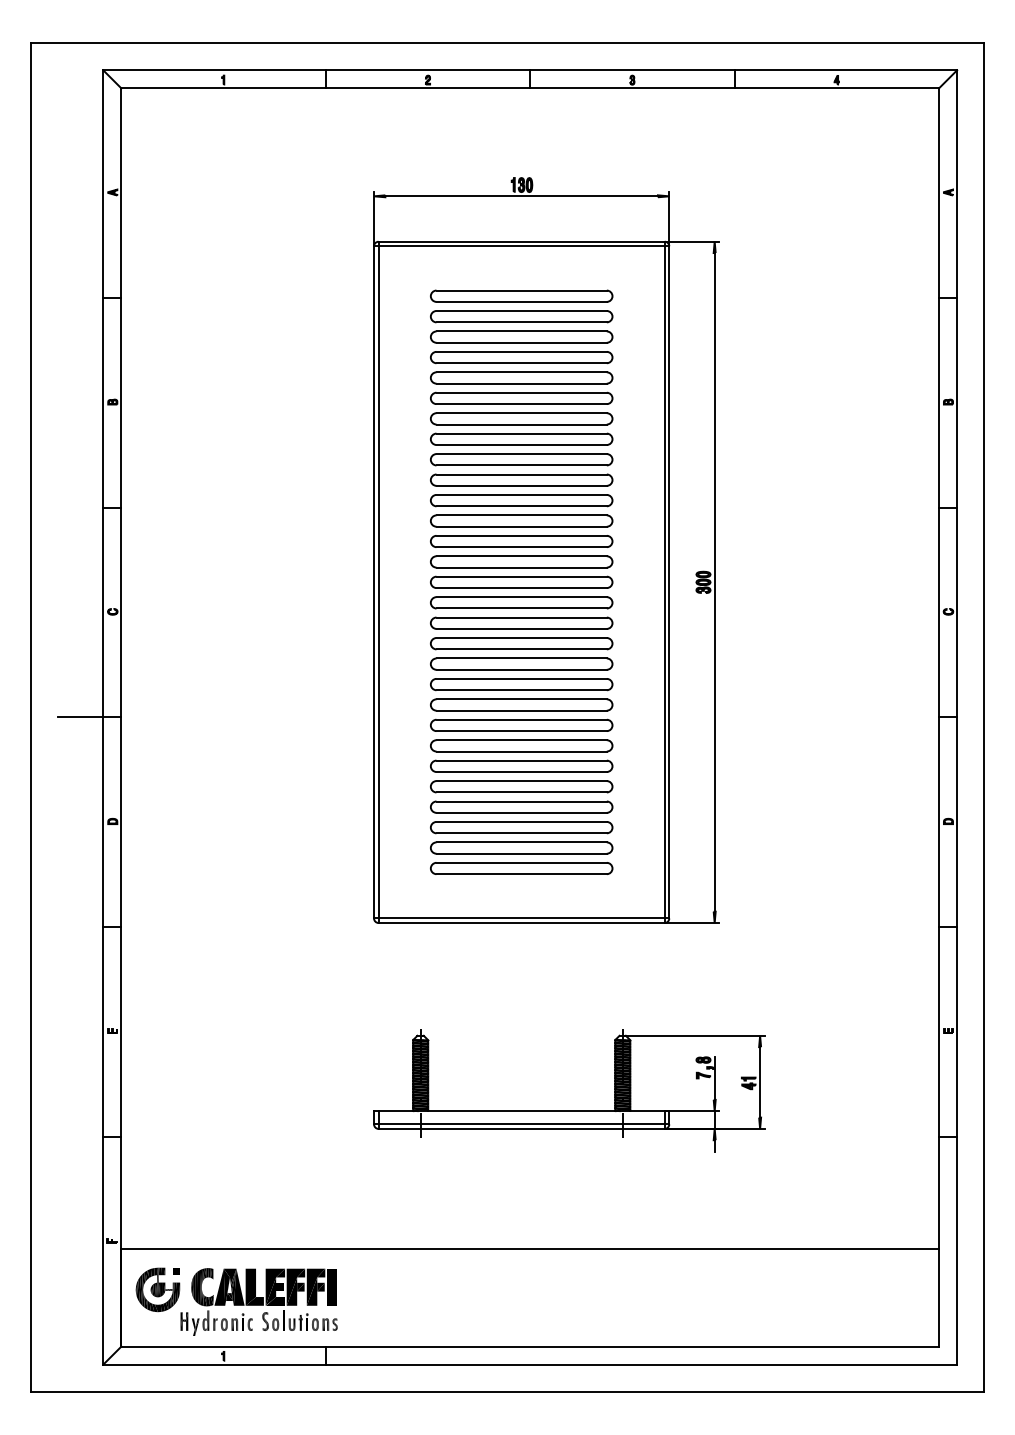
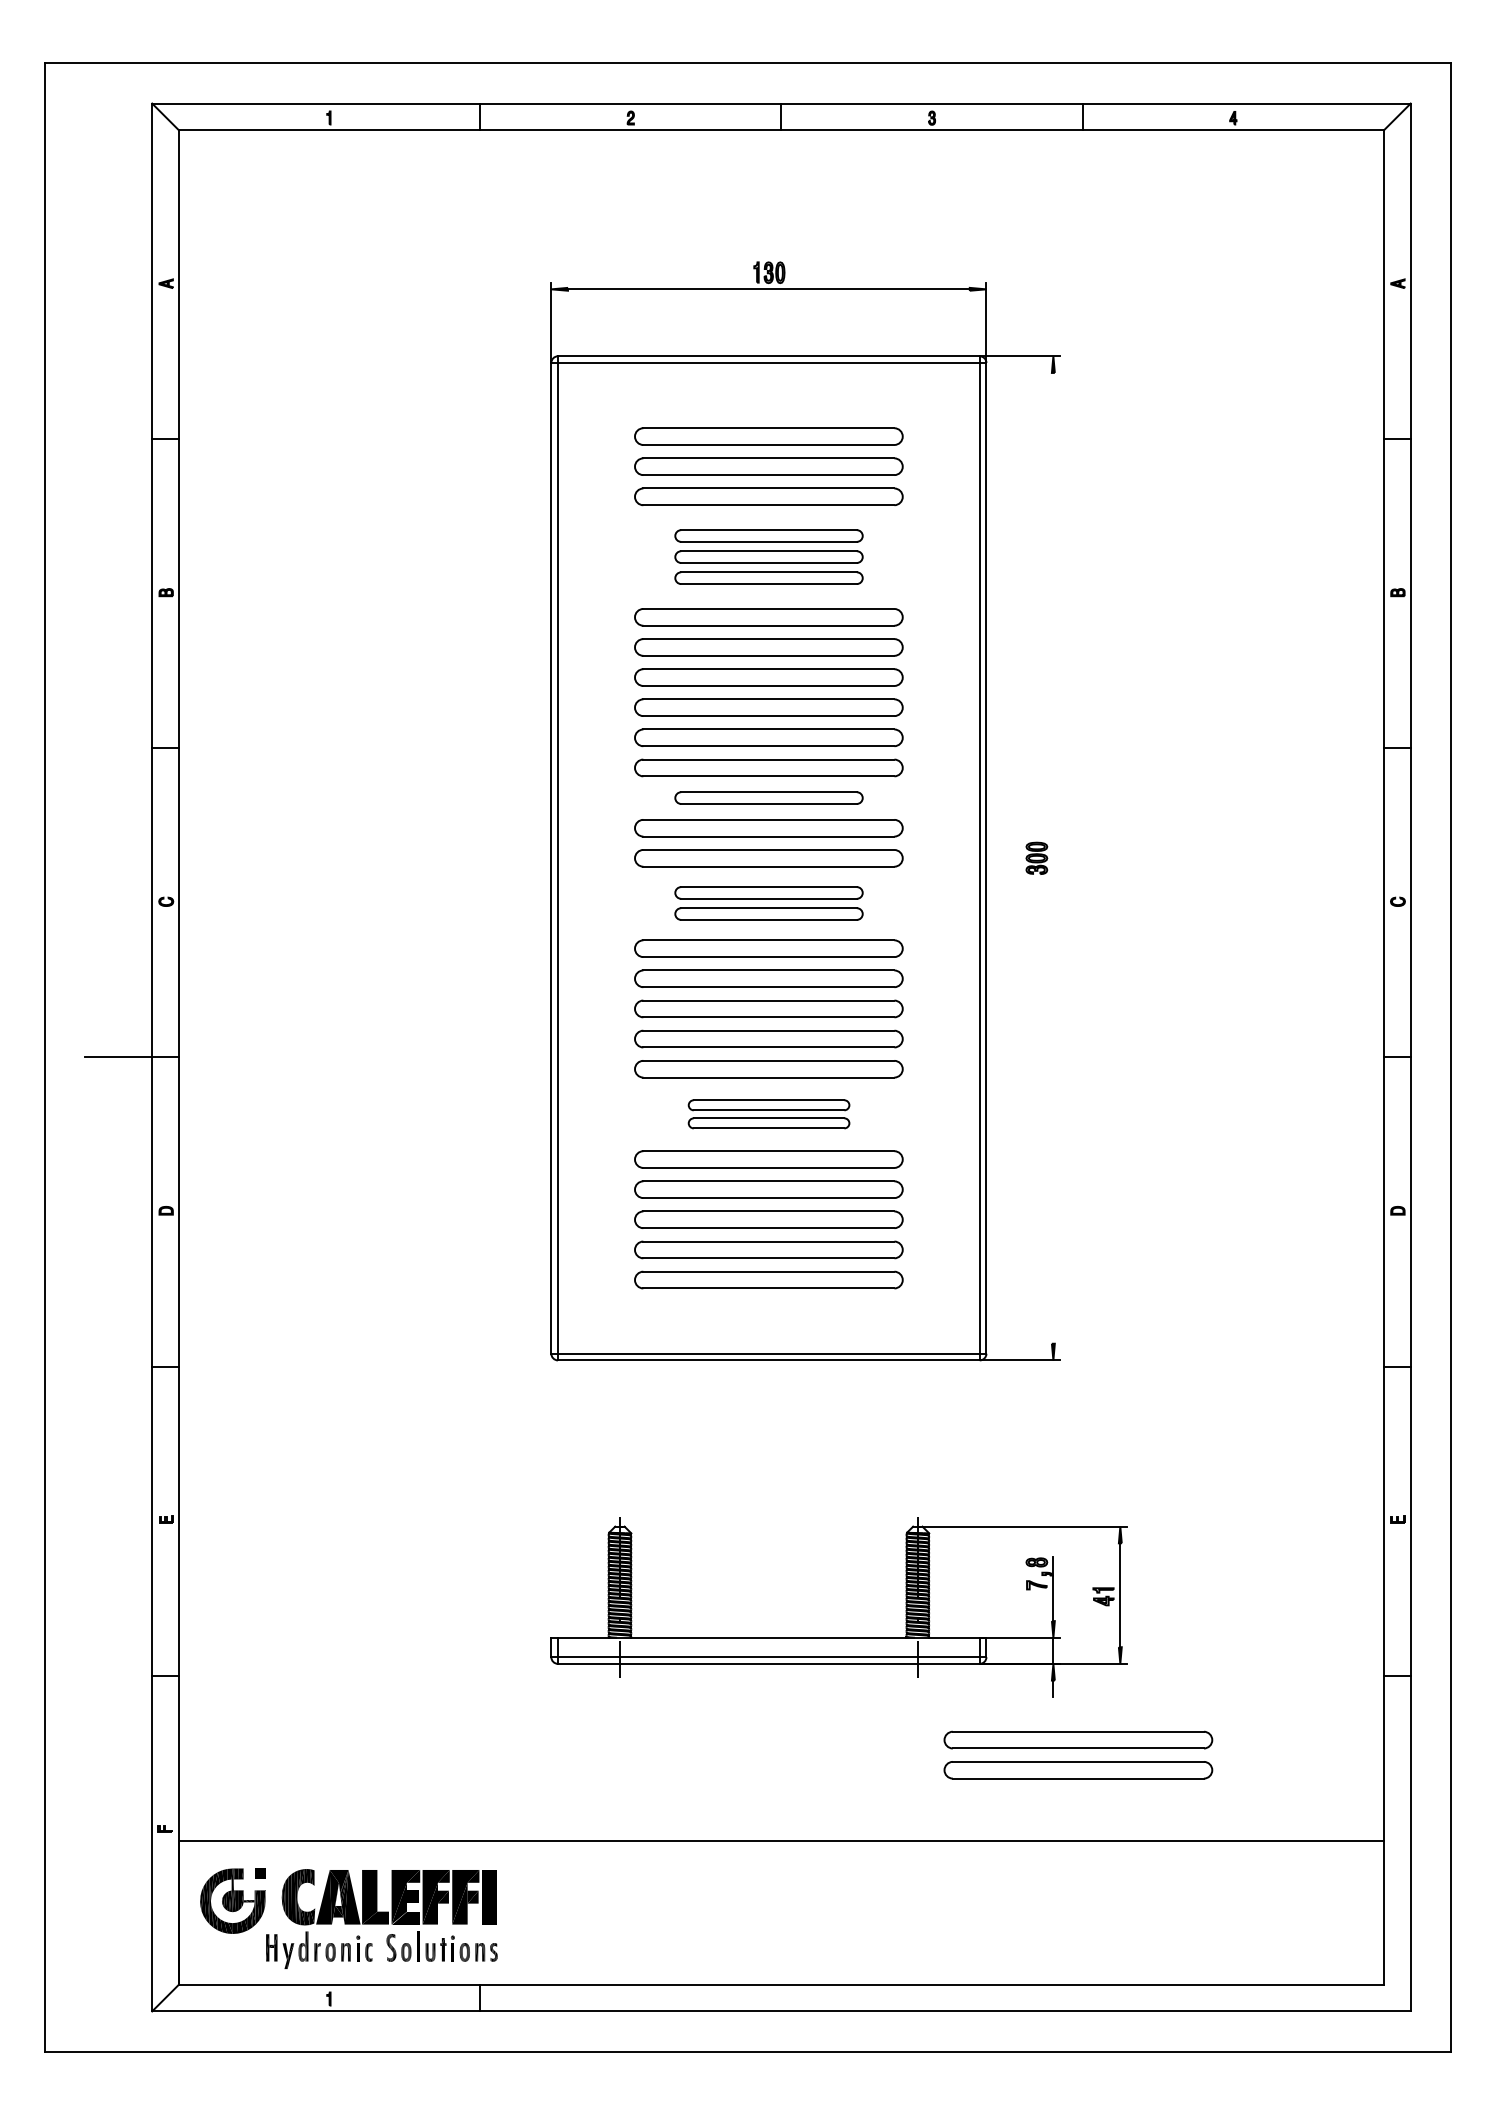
part: (521, 377) -> (768, 556), size x0.7
part: (521, 541) -> (768, 798), size x0.7
line: (714, 582) -> (1053, 858), removed
part: (521, 612) -> (768, 902), size x0.7
part: (521, 755) -> (768, 1113), size x0.6
part: (731, 1190) -> (1078, 1754), added

